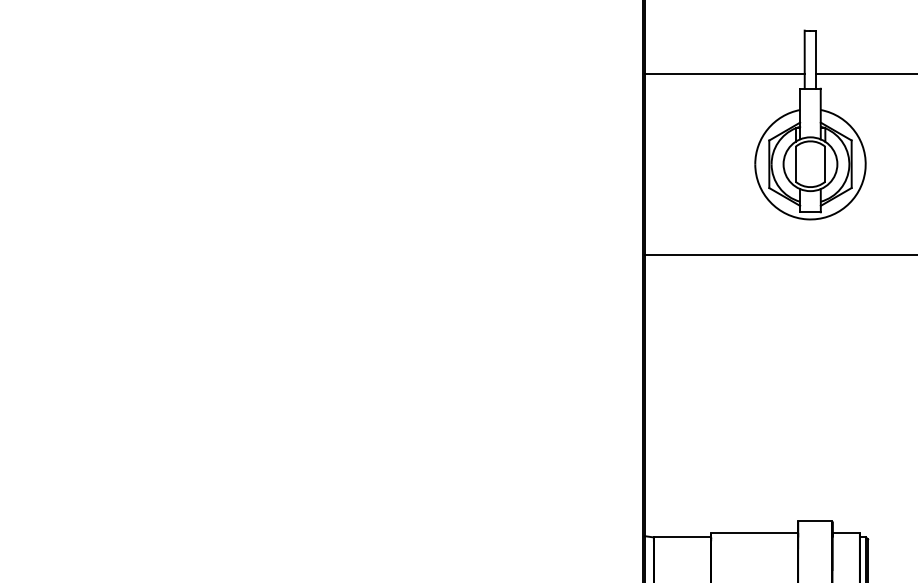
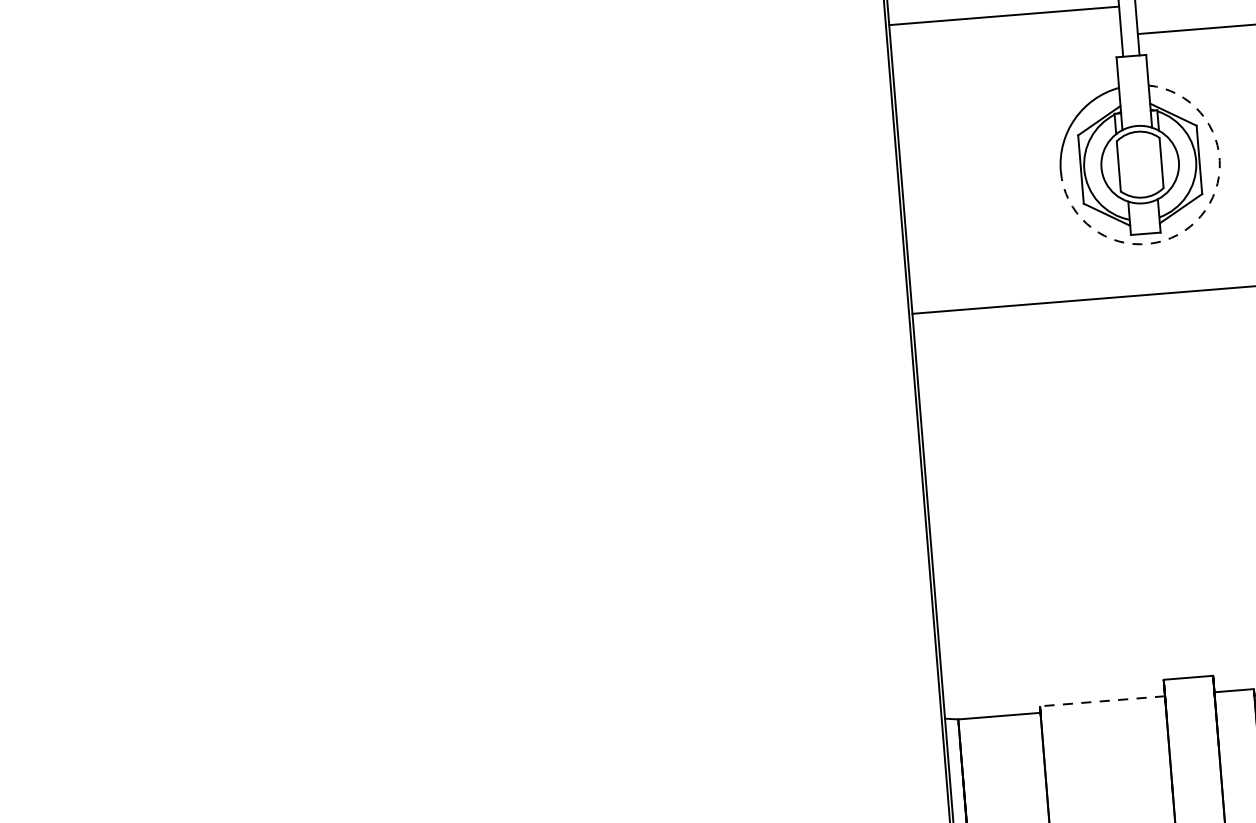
line: (724, 73) -> (1003, 15), moved
arc: (845, 206) -> (1195, 221), solid -> dashed
line: (754, 532) -> (1102, 700), solid -> dashed

